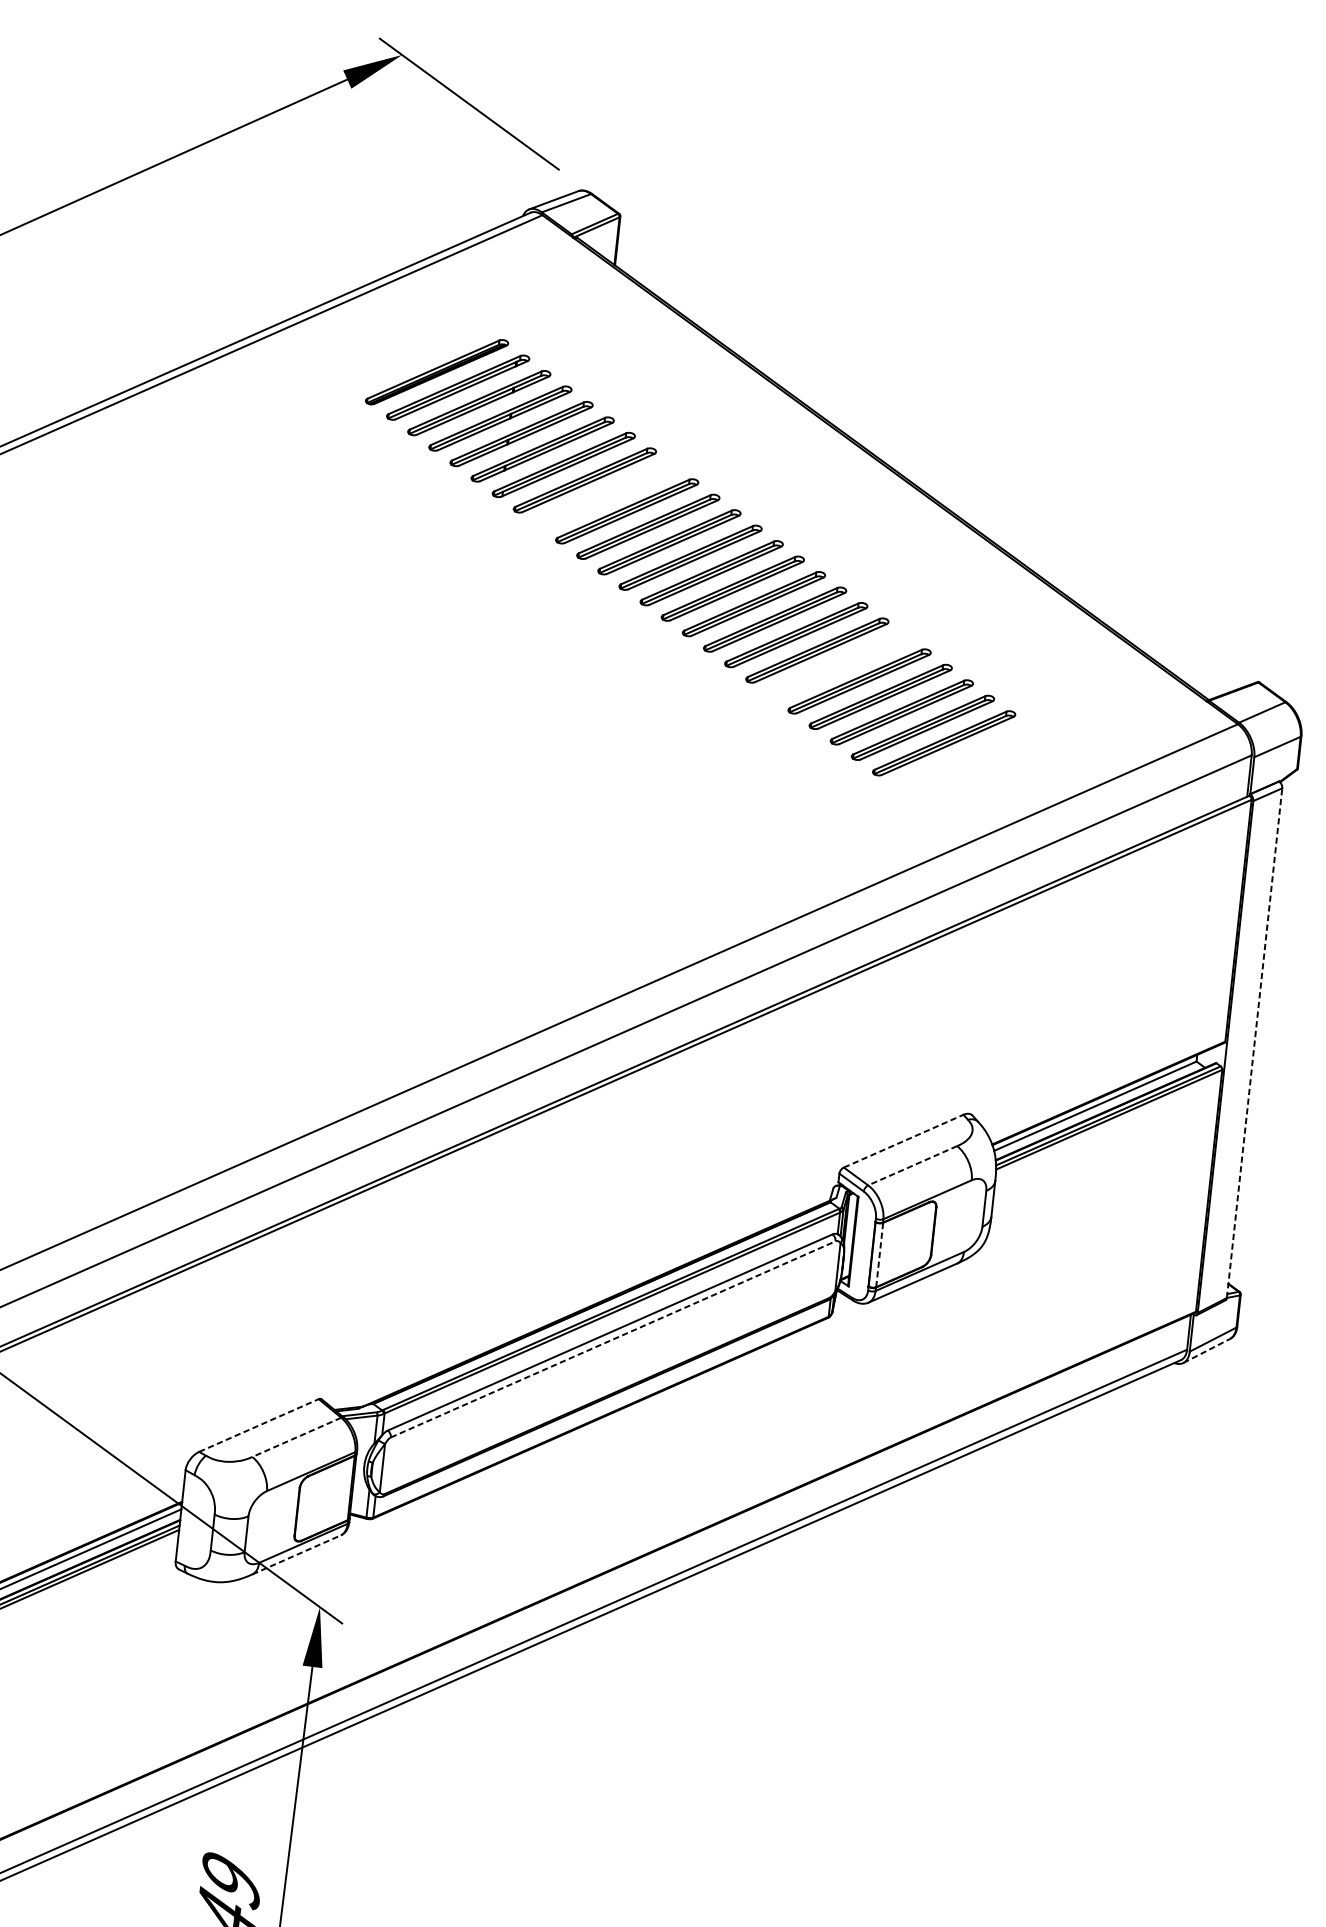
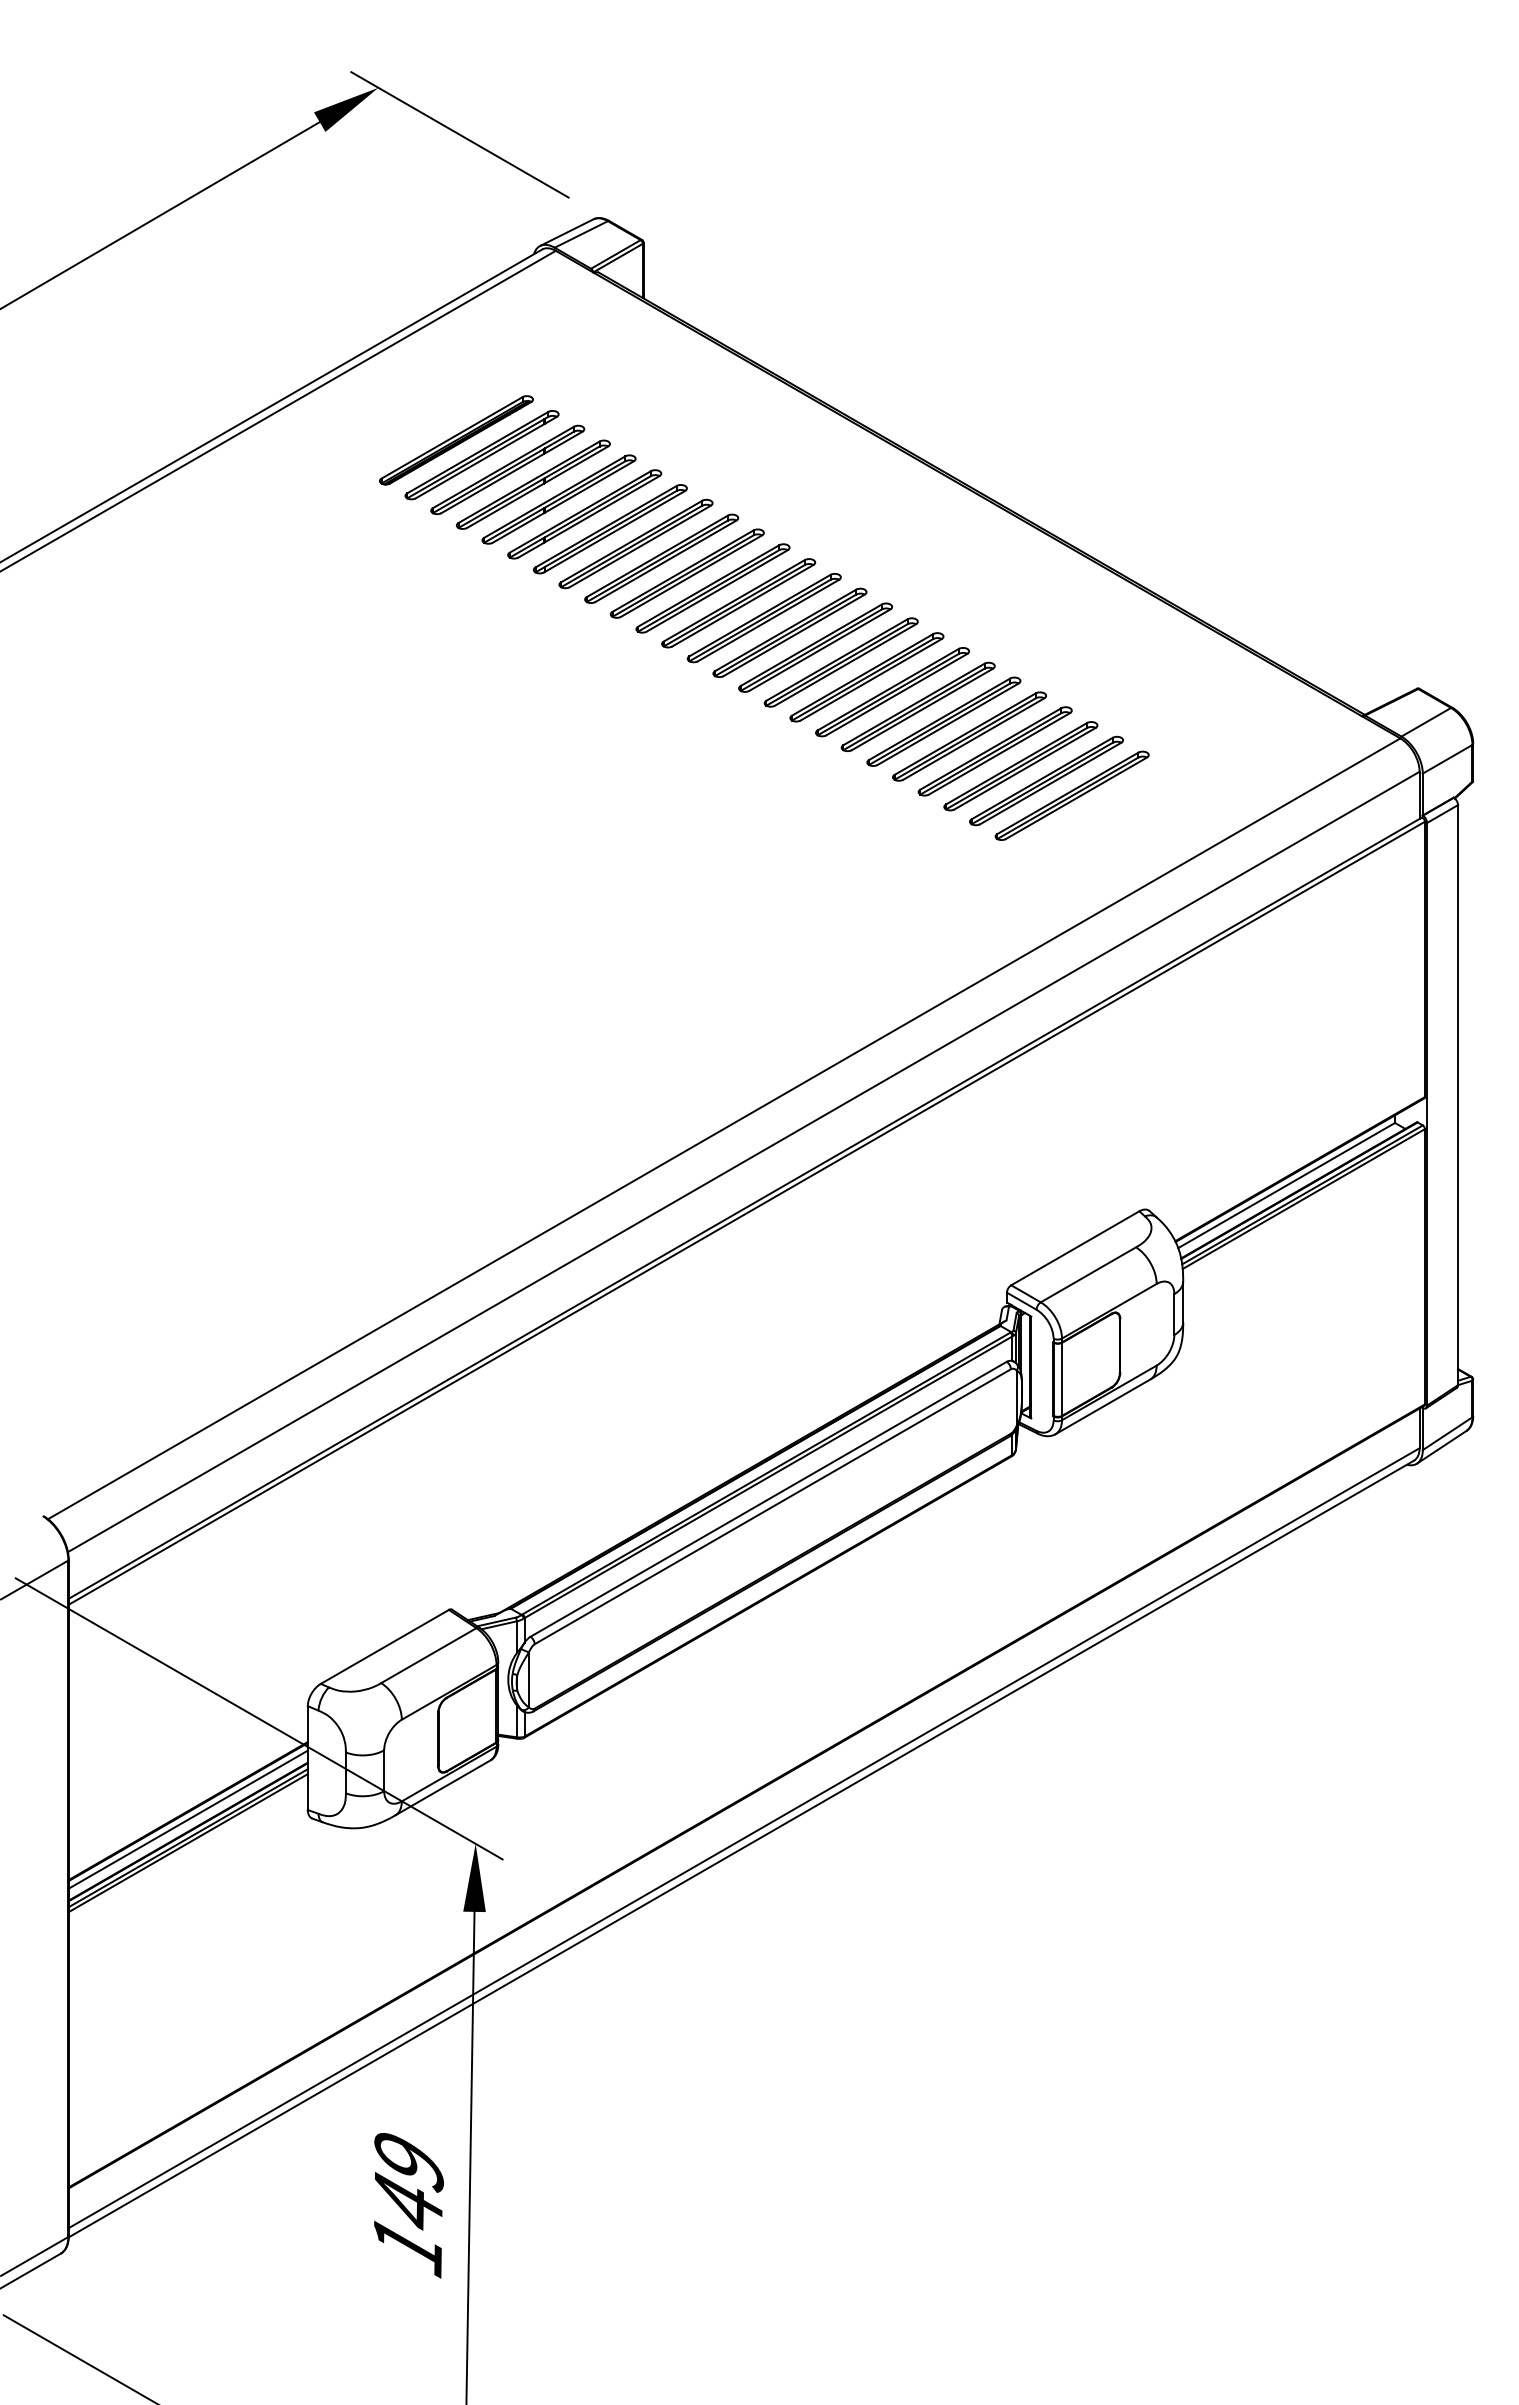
part: (605, 495) -> (661, 558), added
part: (838, 665) -> (943, 721), added
line: (1255, 1042) -> (1458, 1094), dashed -> solid
line: (903, 1141) -> (1075, 1248), dashed -> solid
line: (911, 1166) -> (1087, 1275), dashed -> solid
line: (879, 1255) -> (1062, 1379), dashed -> solid
line: (612, 1339) -> (772, 1506), dashed -> solid
line: (1206, 1351) -> (1441, 1447), dashed -> solid
line: (258, 1425) -> (384, 1646), dashed -> solid
line: (296, 1437) -> (428, 1655), dashed -> solid
line: (297, 1554) -> (443, 1787), dashed -> solid

